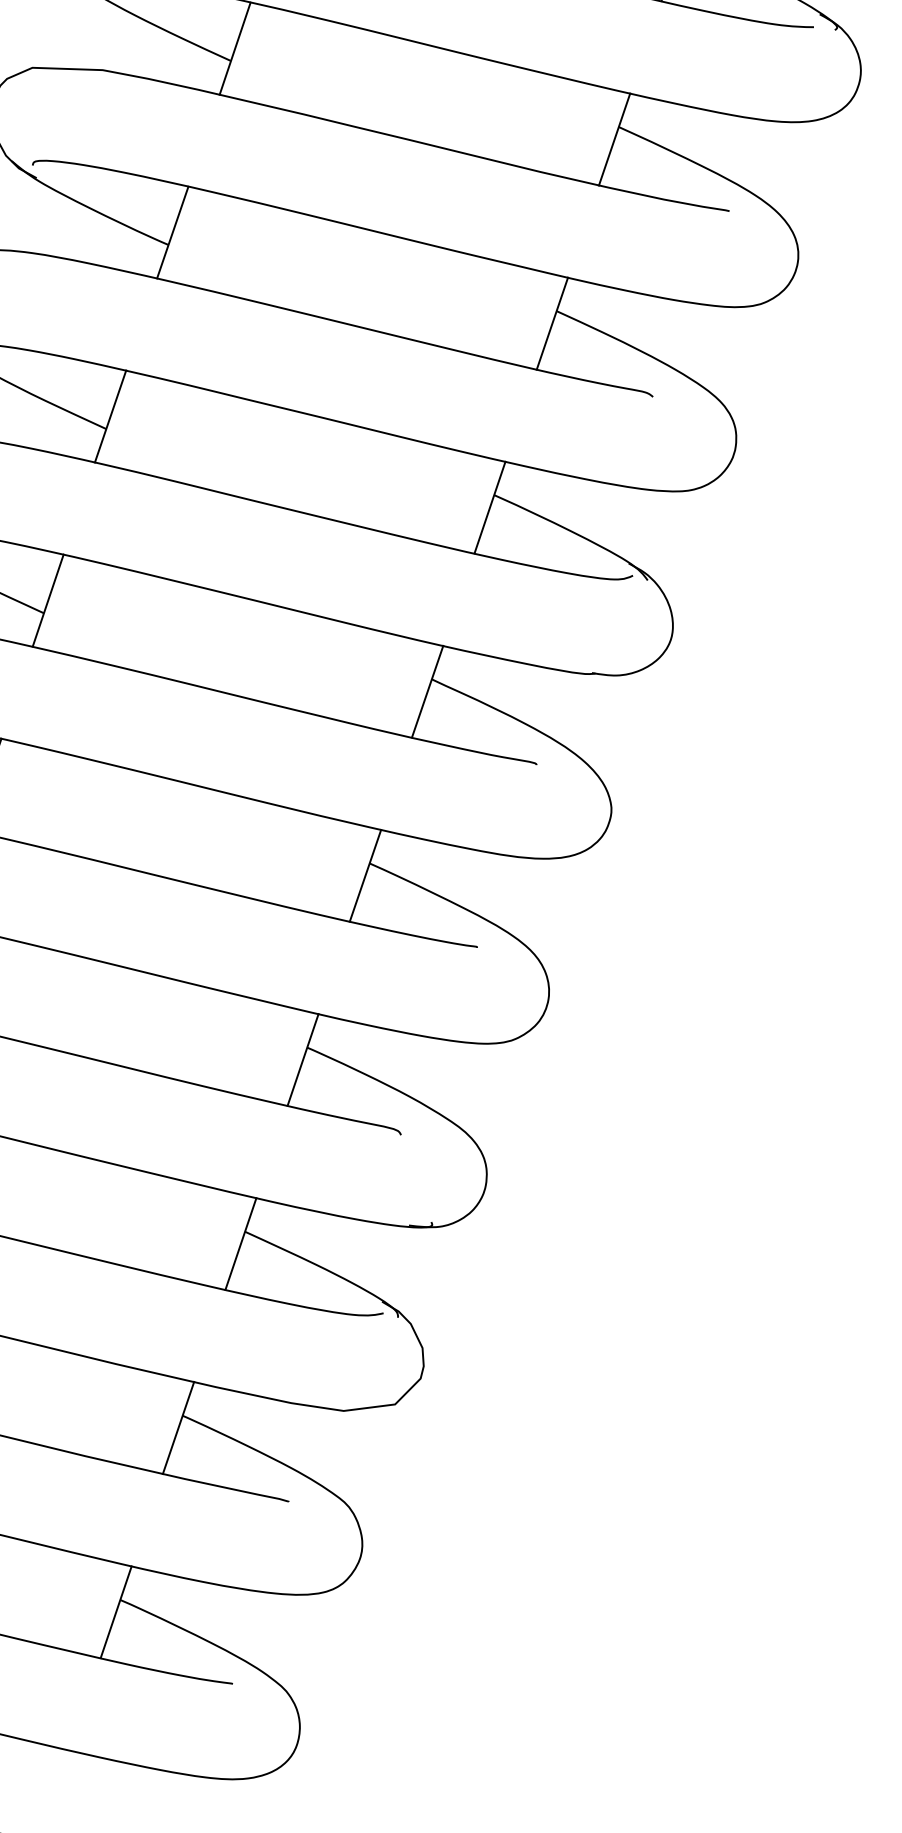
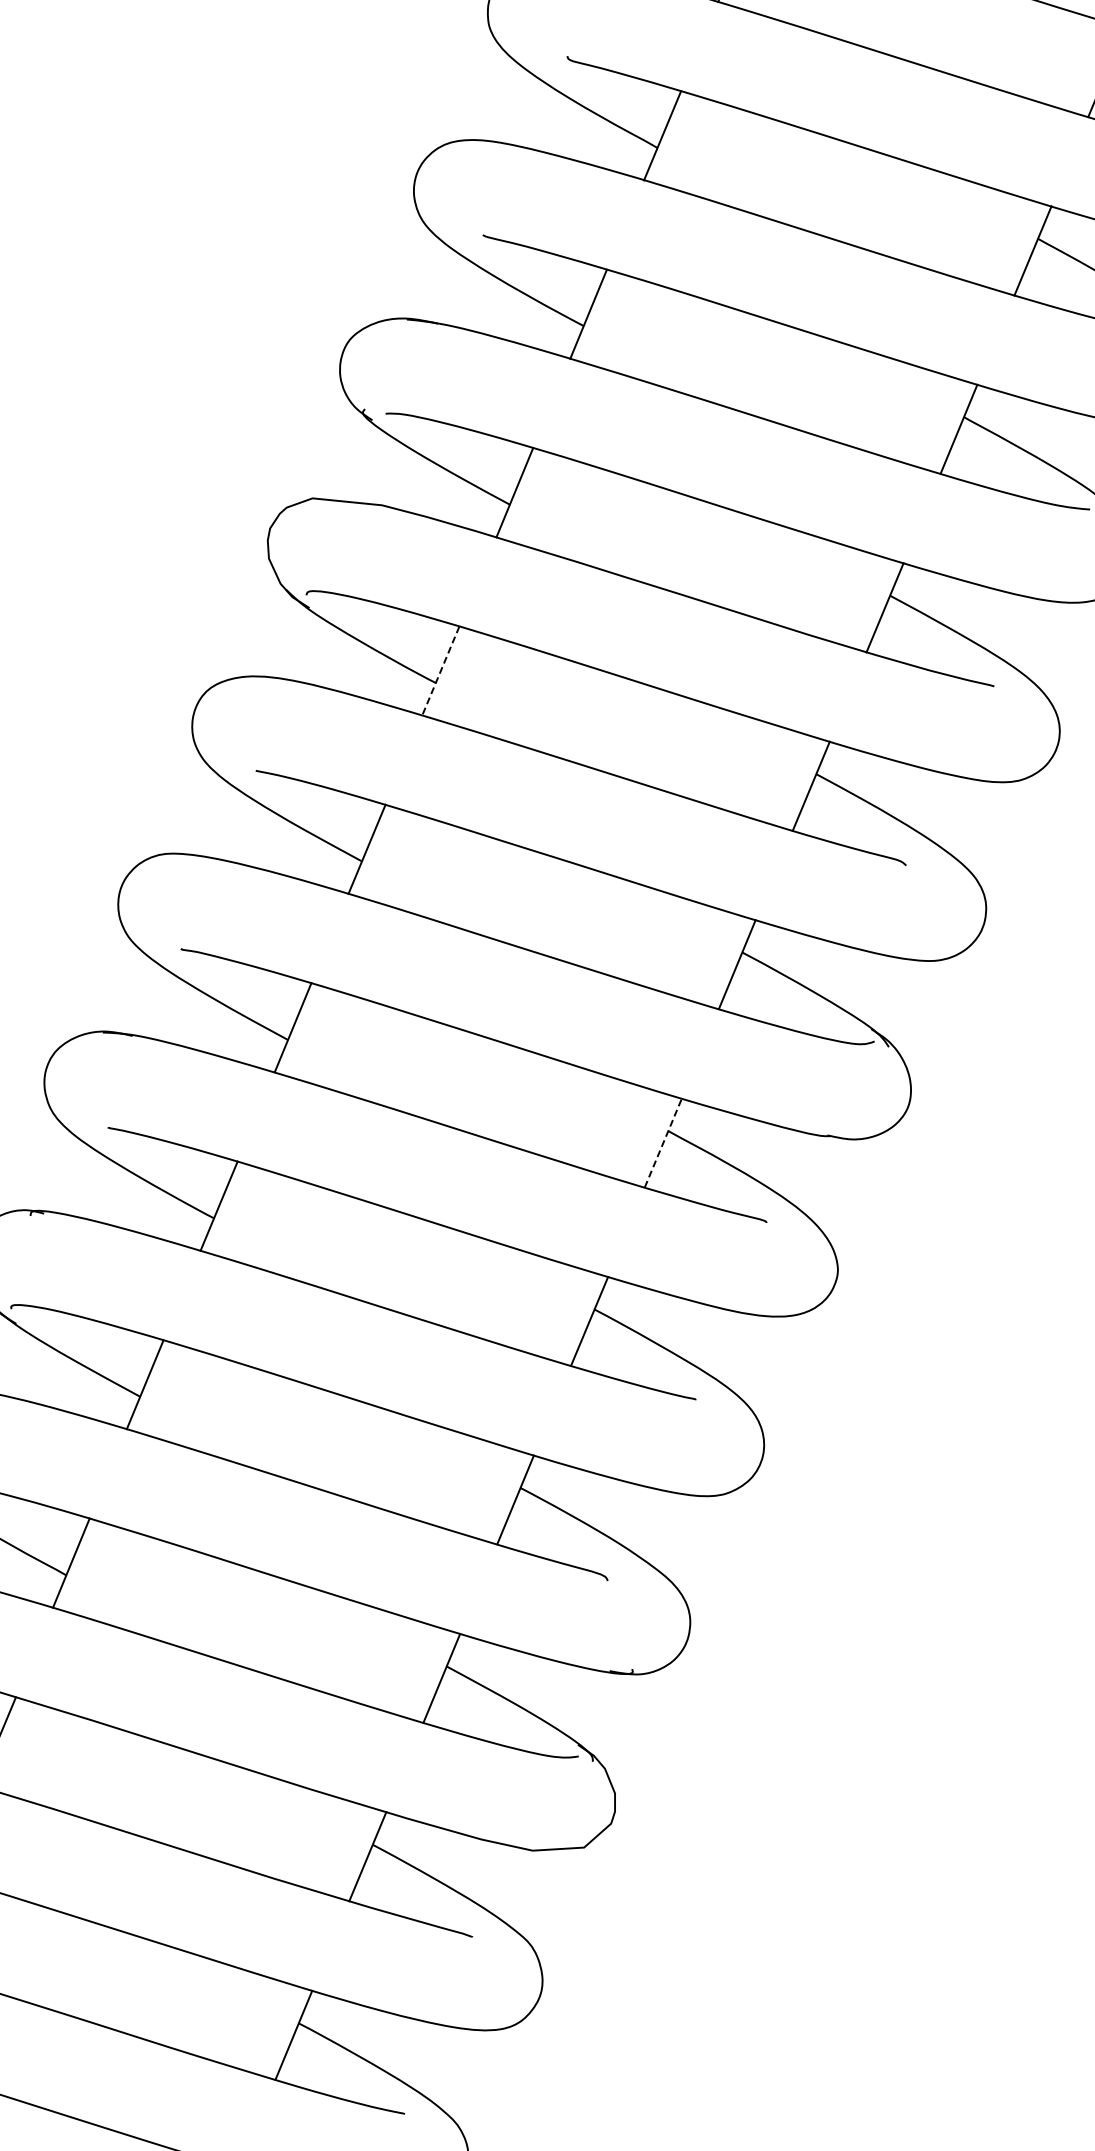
line: (172, 233) -> (440, 671), solid -> dashed
line: (427, 691) -> (663, 1142), solid -> dashed

